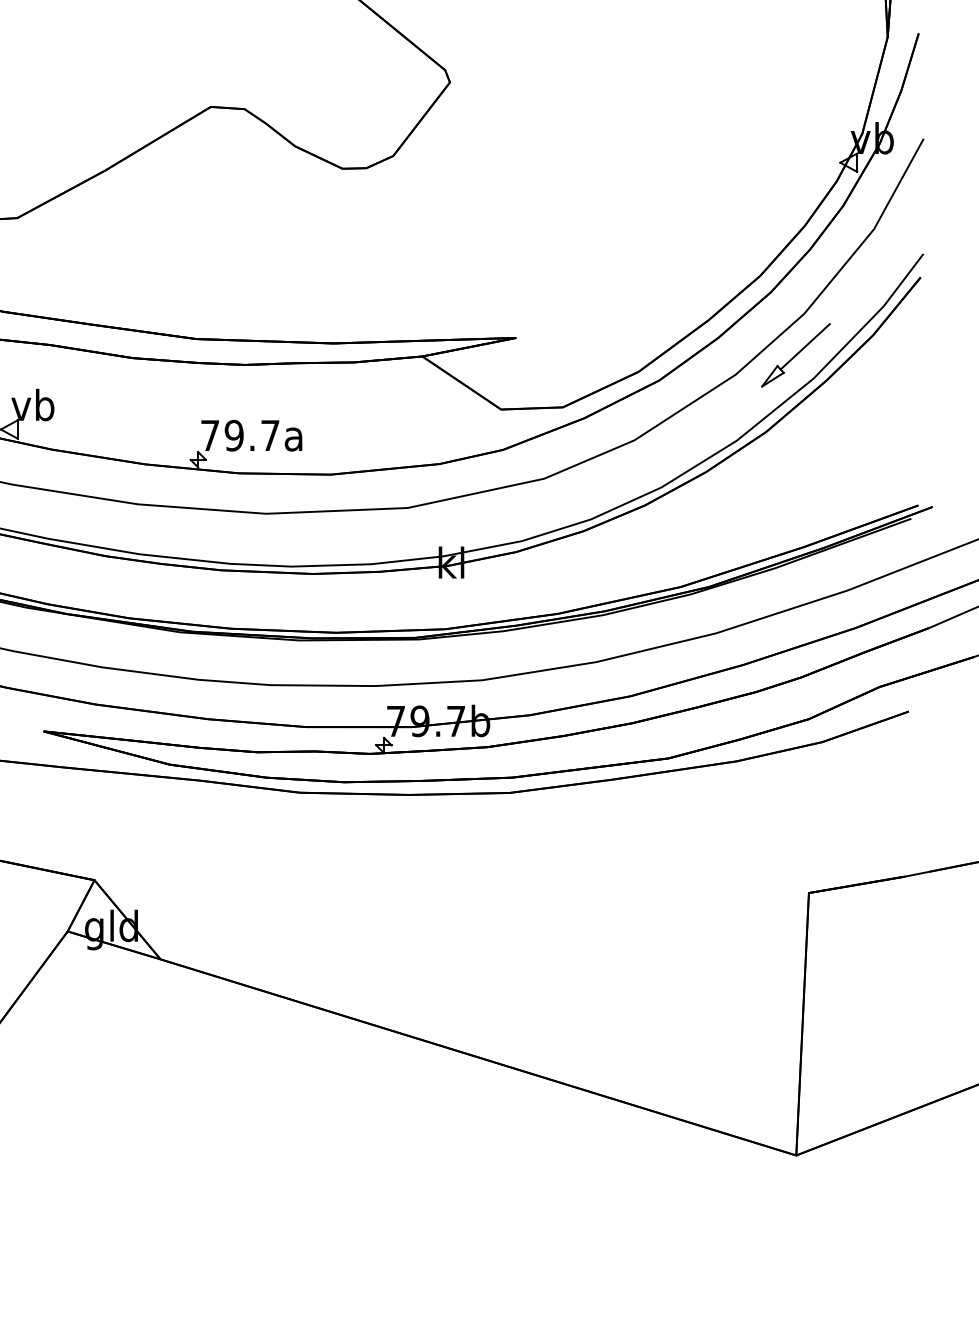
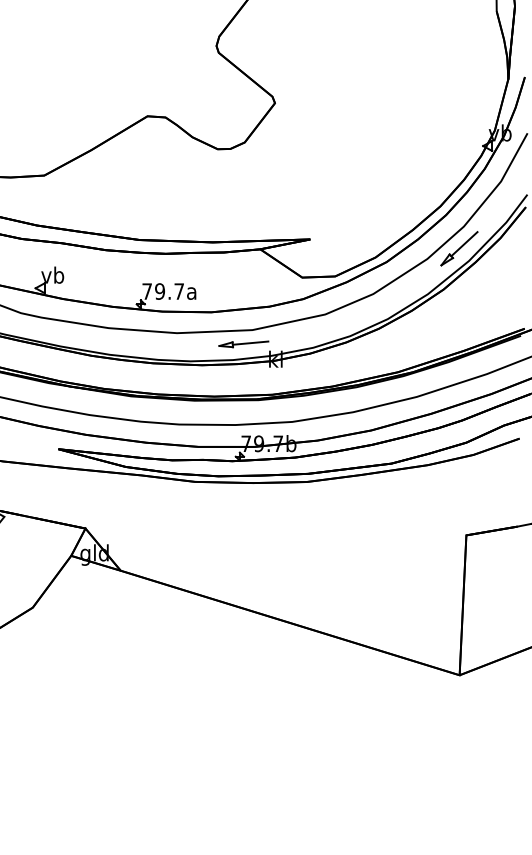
part: (390, 534) -> (243, 344), added

